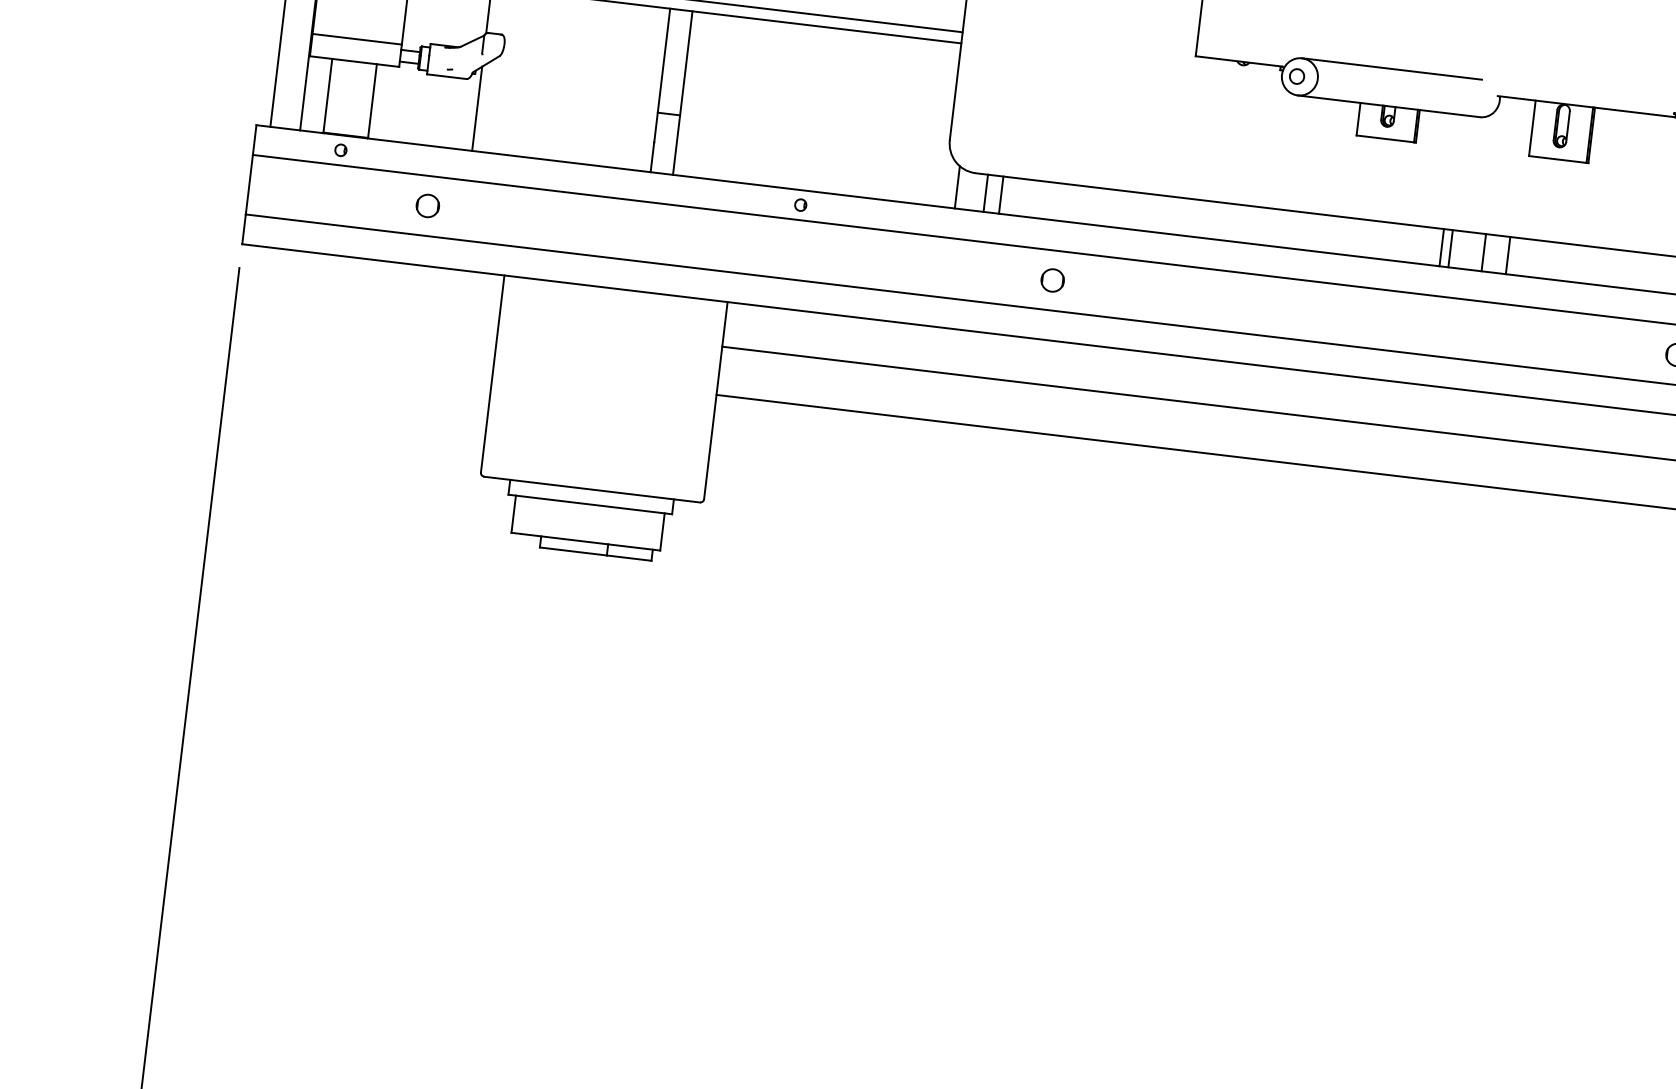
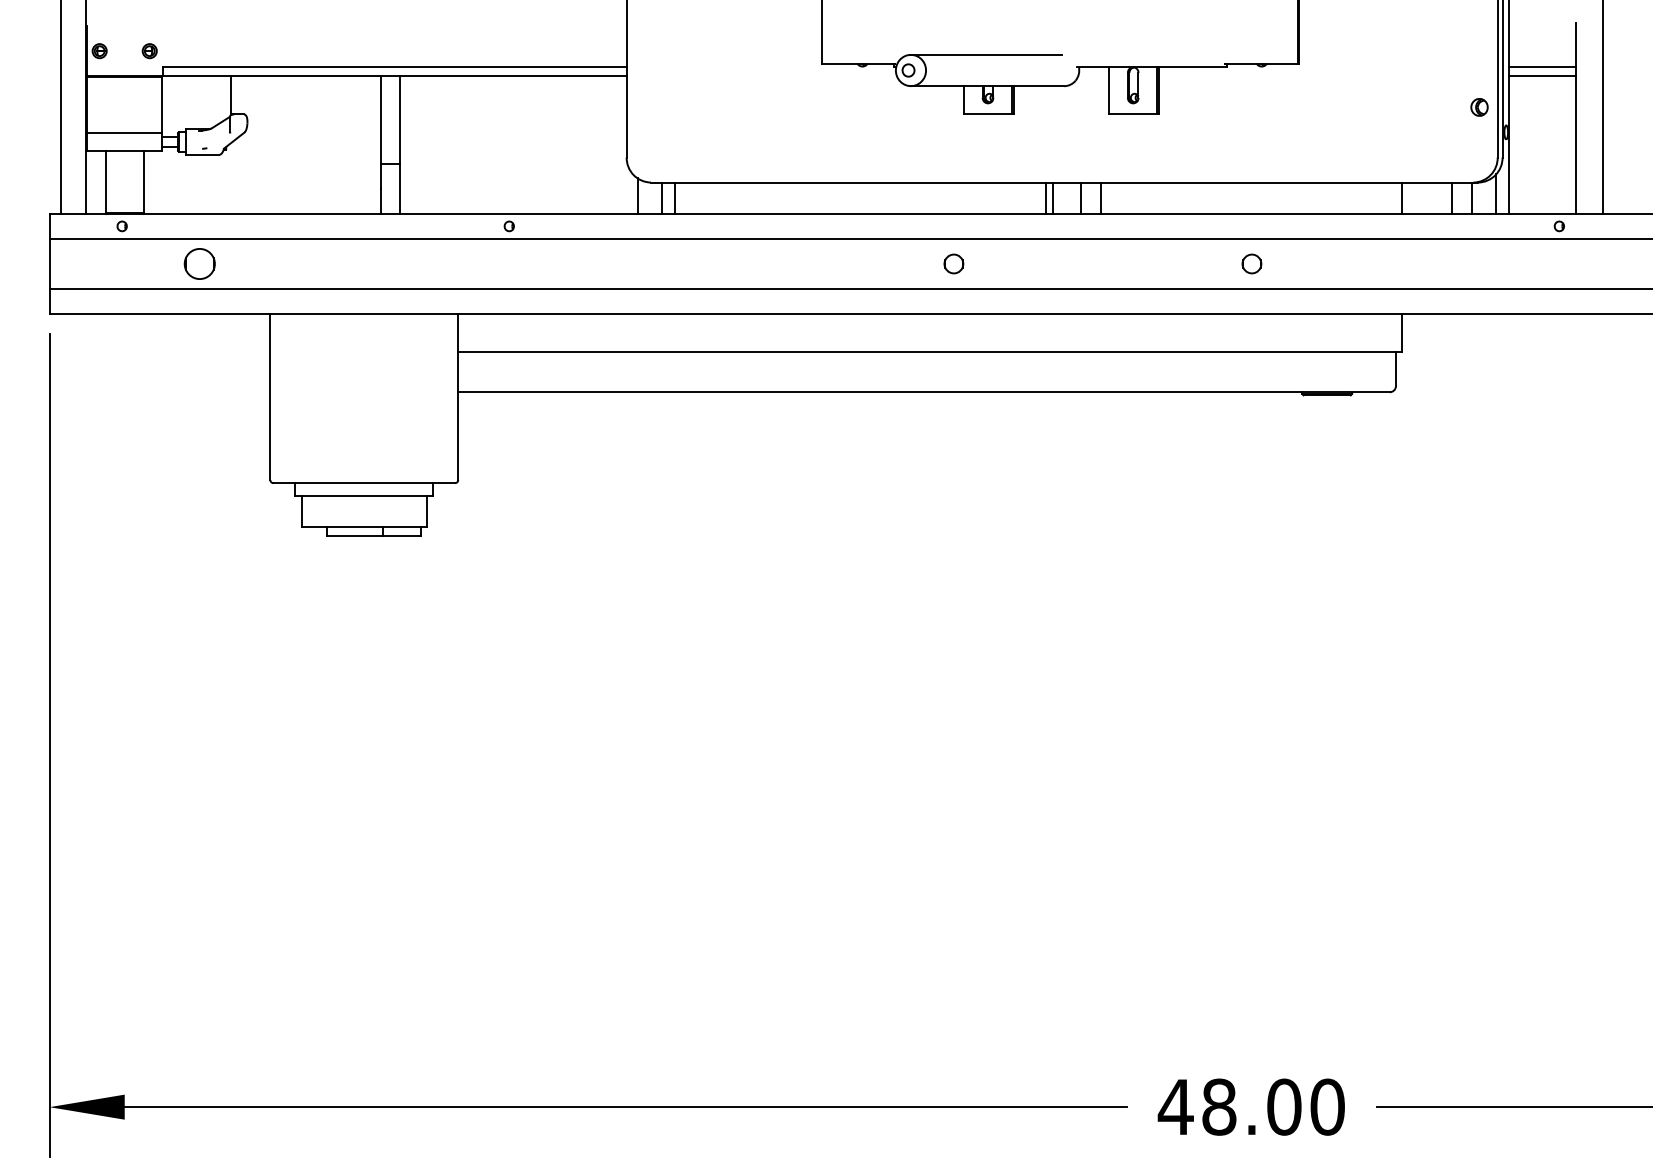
line: (477, 108) -> (231, 178), removed
part: (427, 205) -> (199, 263), size x1.6
part: (1052, 279) -> (953, 263), moved

